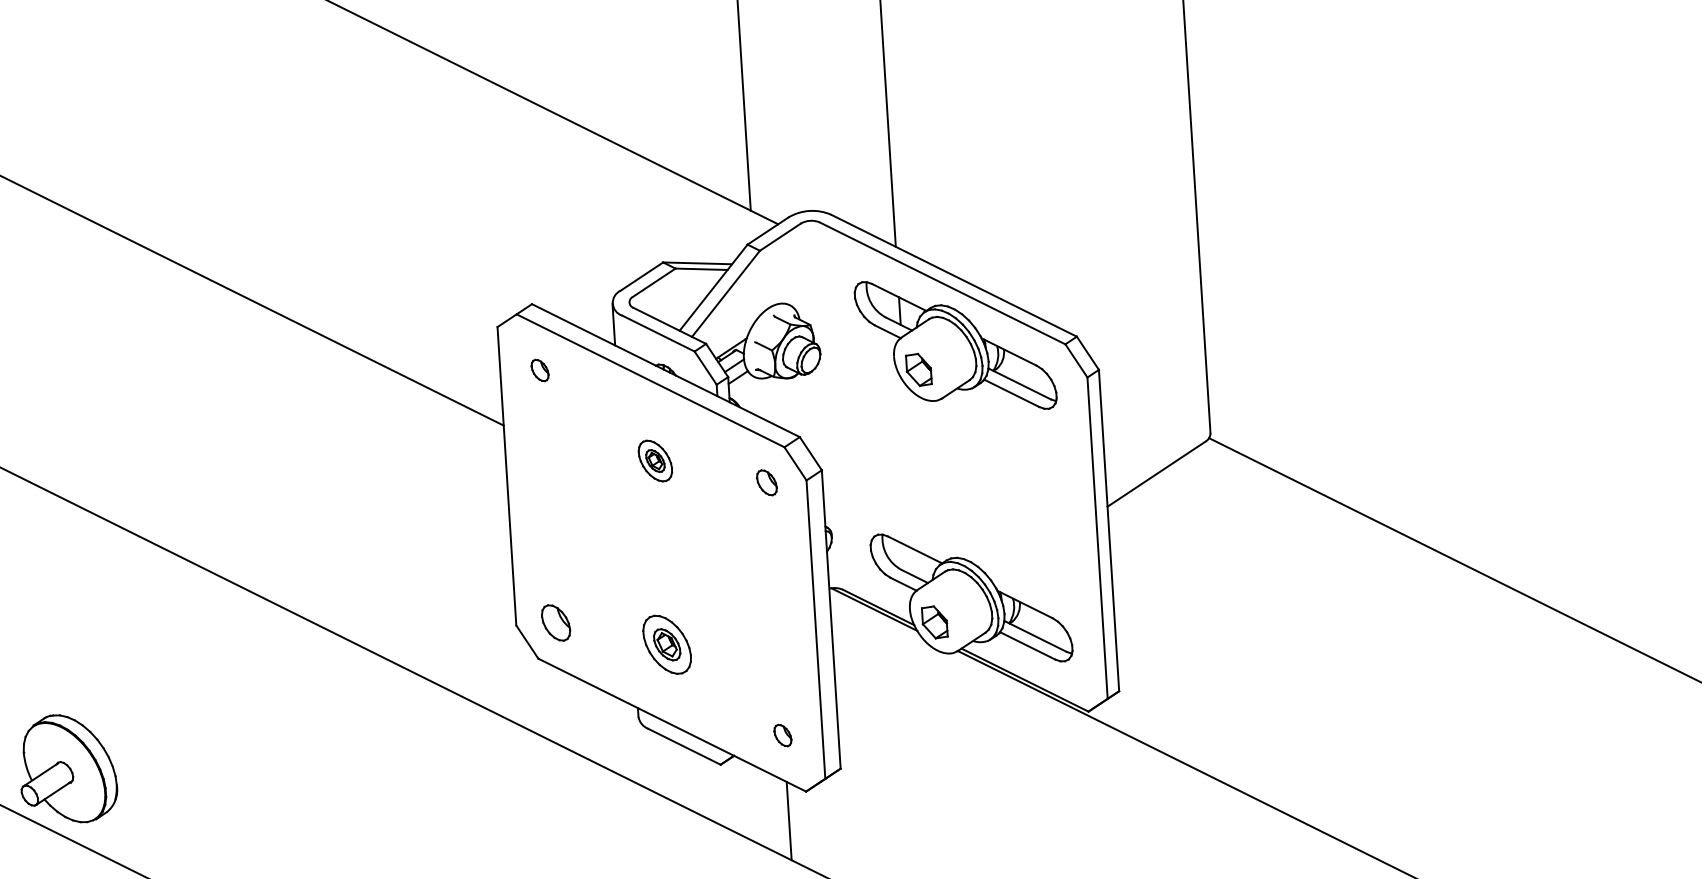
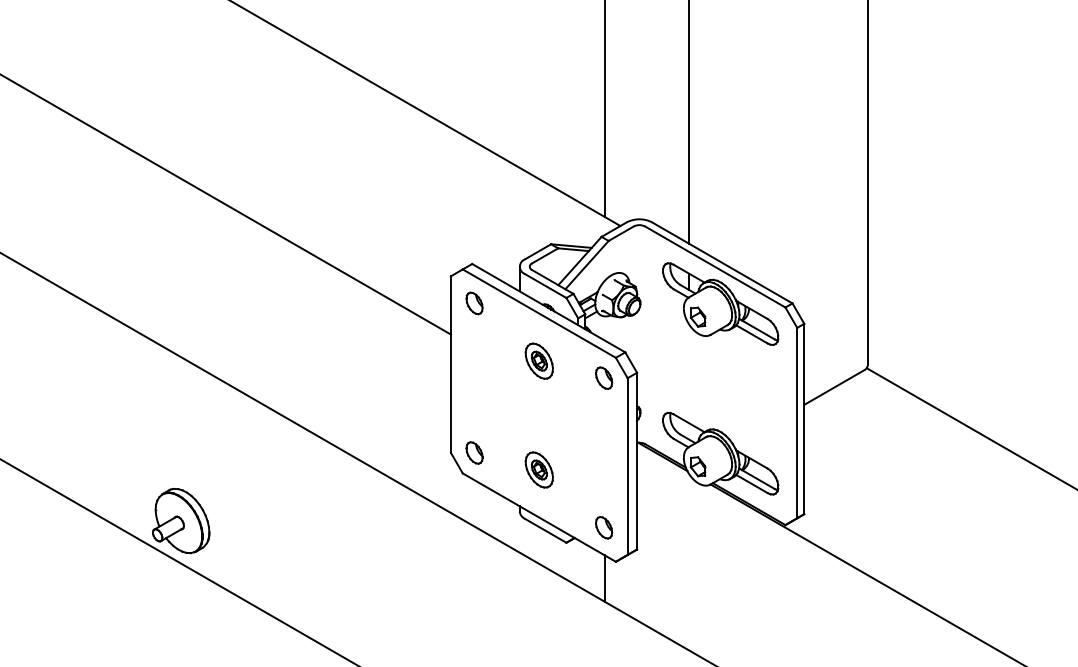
part: (540, 370) -> (474, 303), size x1.67
part: (654, 460) -> (538, 360), size x1.43
part: (767, 481) -> (604, 377), size x1.43
part: (783, 734) -> (604, 527), size x1.67

